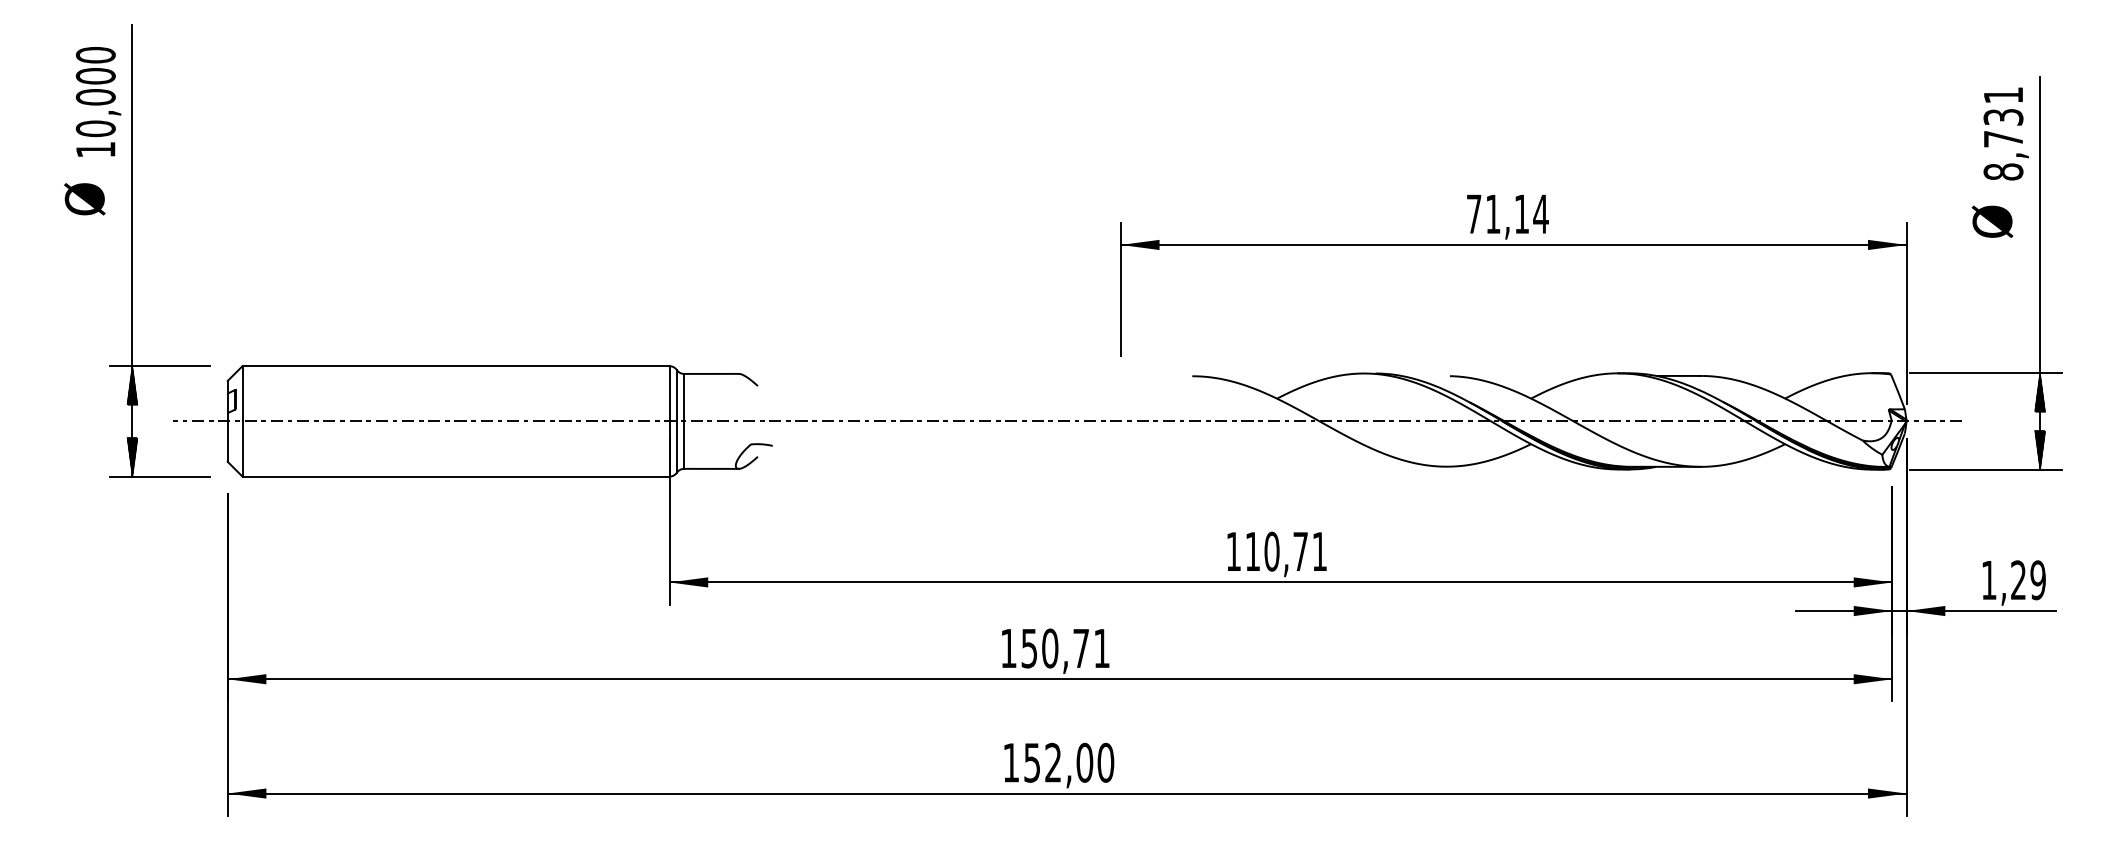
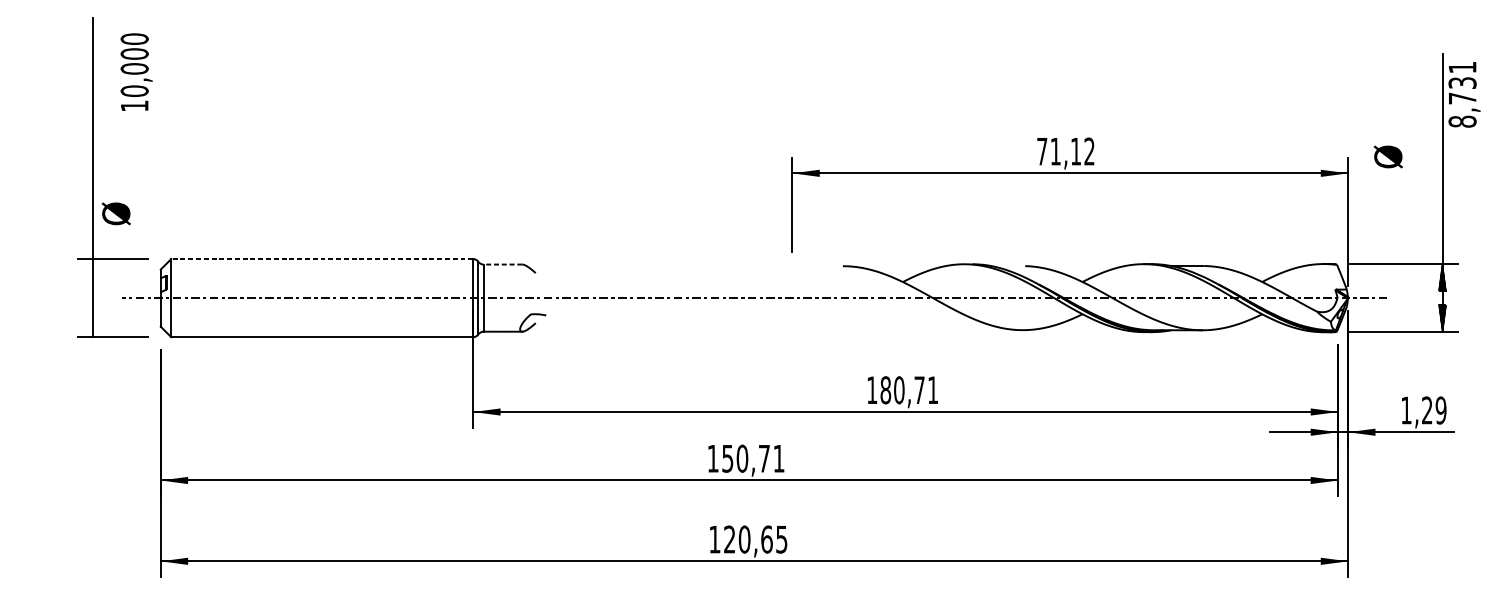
text: (98, 101) -> (136, 71), moved
text: (2005, 133) -> (1464, 94), moved
text: (84, 199) -> (116, 214), moved
text: (1540, 213) -> (1089, 151), 71,14 -> 71,12
text: (1992, 221) -> (1388, 156), moved
line: (456, 366) -> (322, 259), solid -> dashed
line: (711, 373) -> (502, 264), solid -> dashed
hatch: (132, 385) -> (93, 272), removed
hatch: (132, 456) -> (93, 322), removed
text: (1252, 551) -> (885, 390), 110,71 -> 180,71
text: (1069, 762) -> (756, 539), 152,00 -> 120,65

